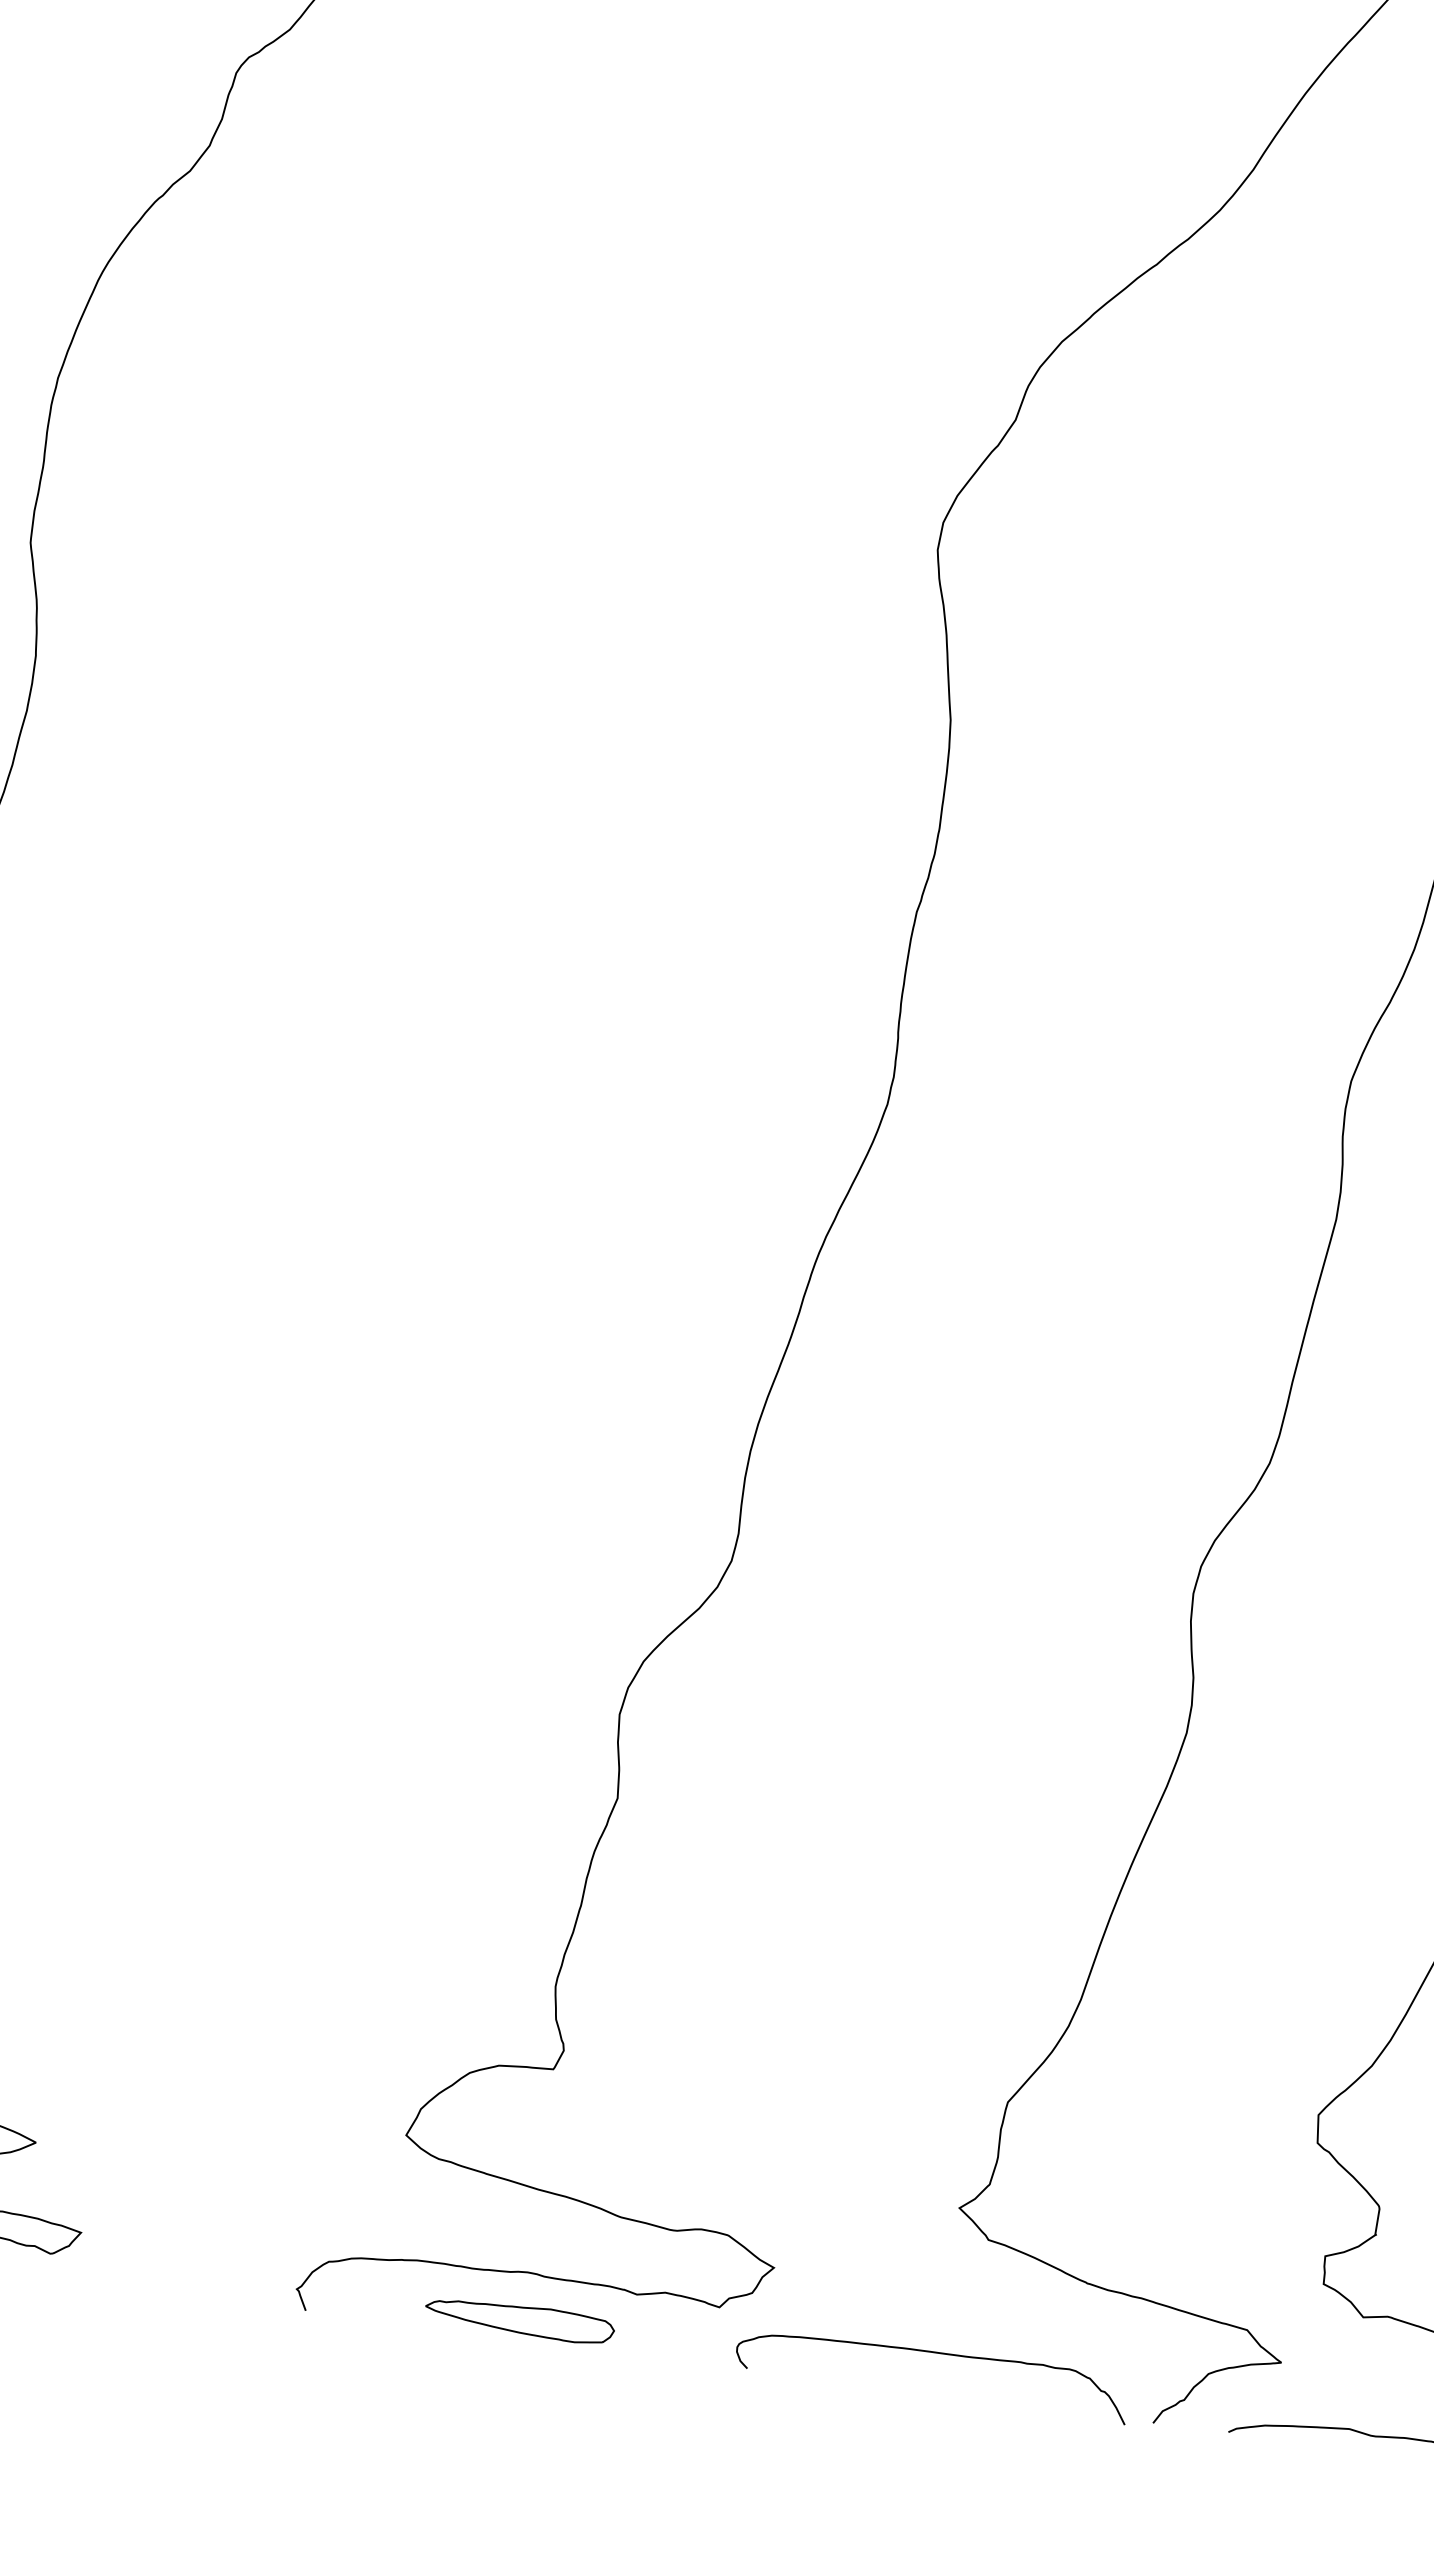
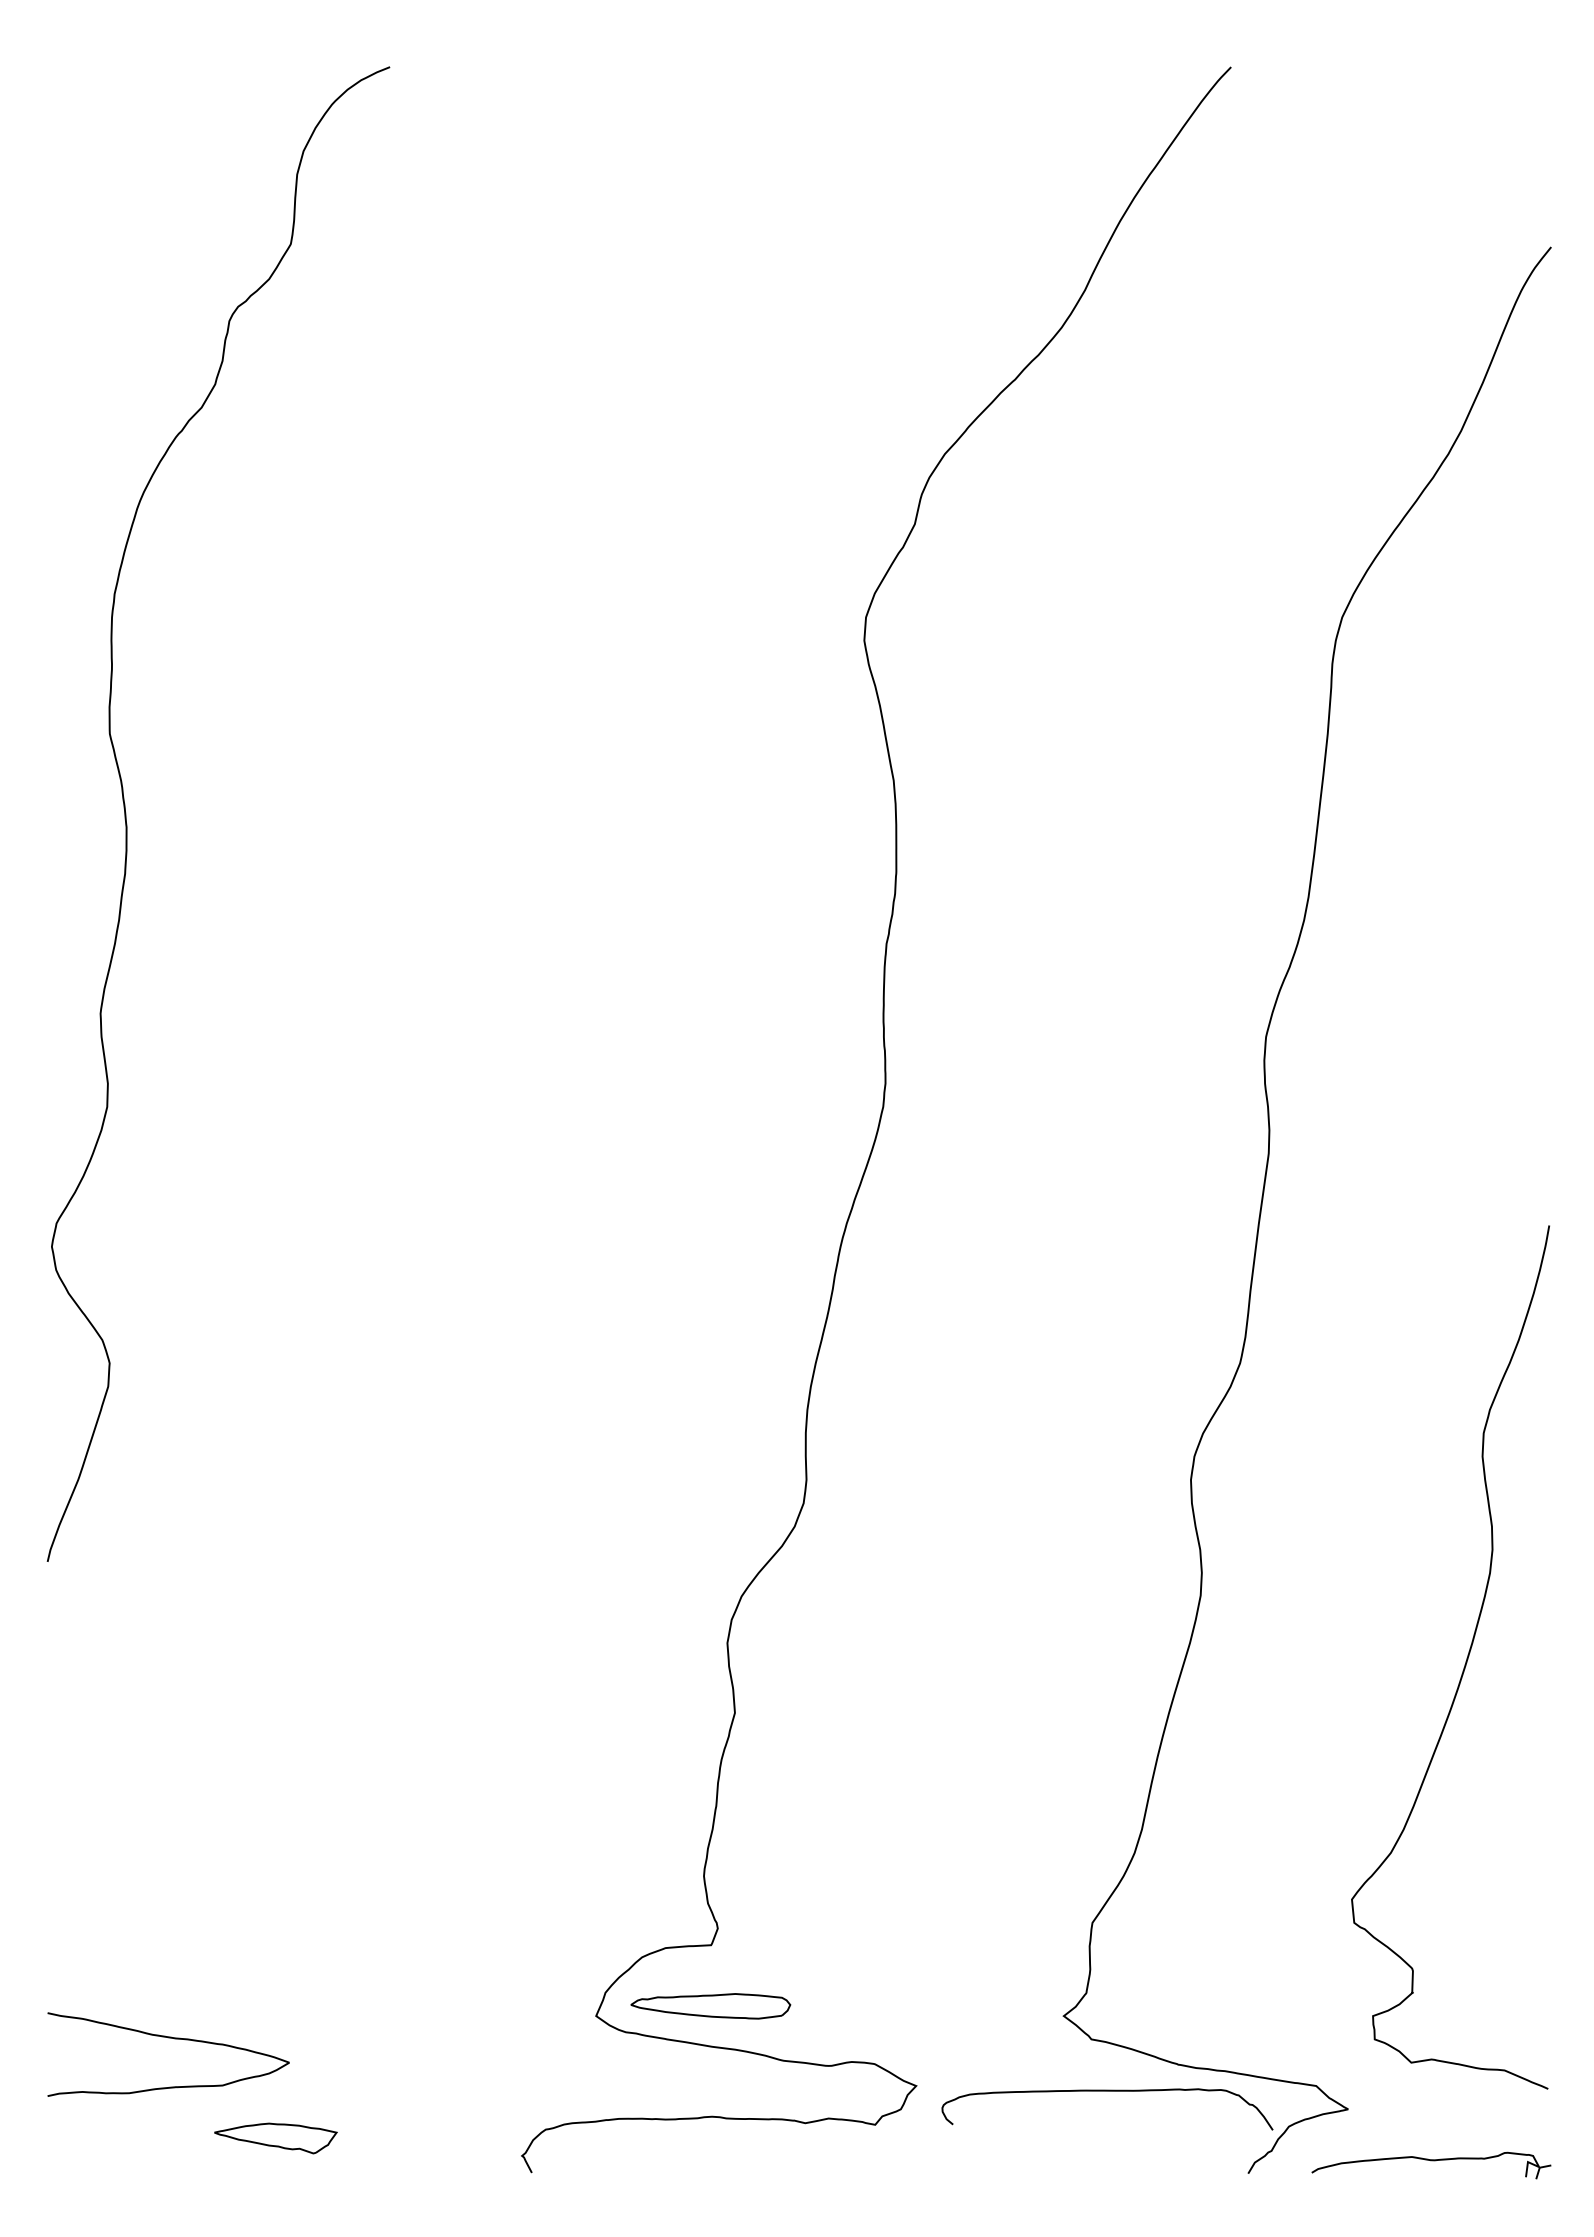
part: (519, 2320) -> (710, 2006), moved
curve: (935, 2353) -> (1107, 2091), moved

